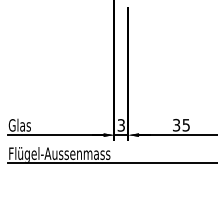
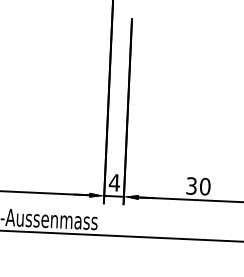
text: (186, 124) -> (205, 185), 35 -> 30
text: (121, 125) -> (114, 182), 3 -> 4

